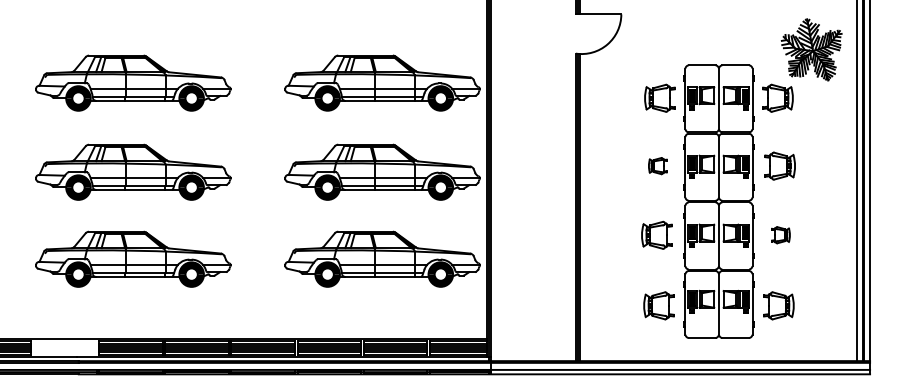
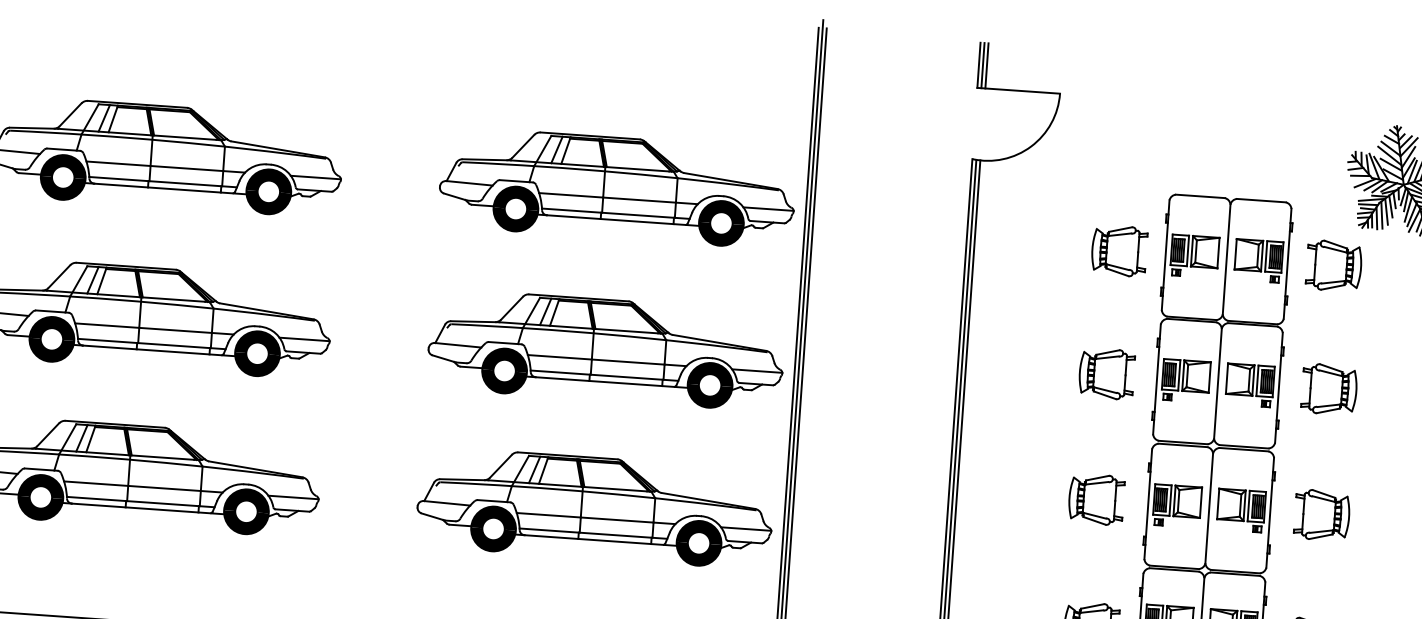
part: (657, 165) -> (1106, 372), size x1.67
part: (780, 234) -> (1321, 513), size x1.67

